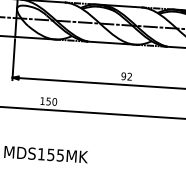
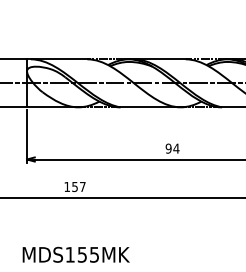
text: (129, 76) -> (176, 148), 92 -> 94
text: (54, 101) -> (82, 186), 150 -> 157

